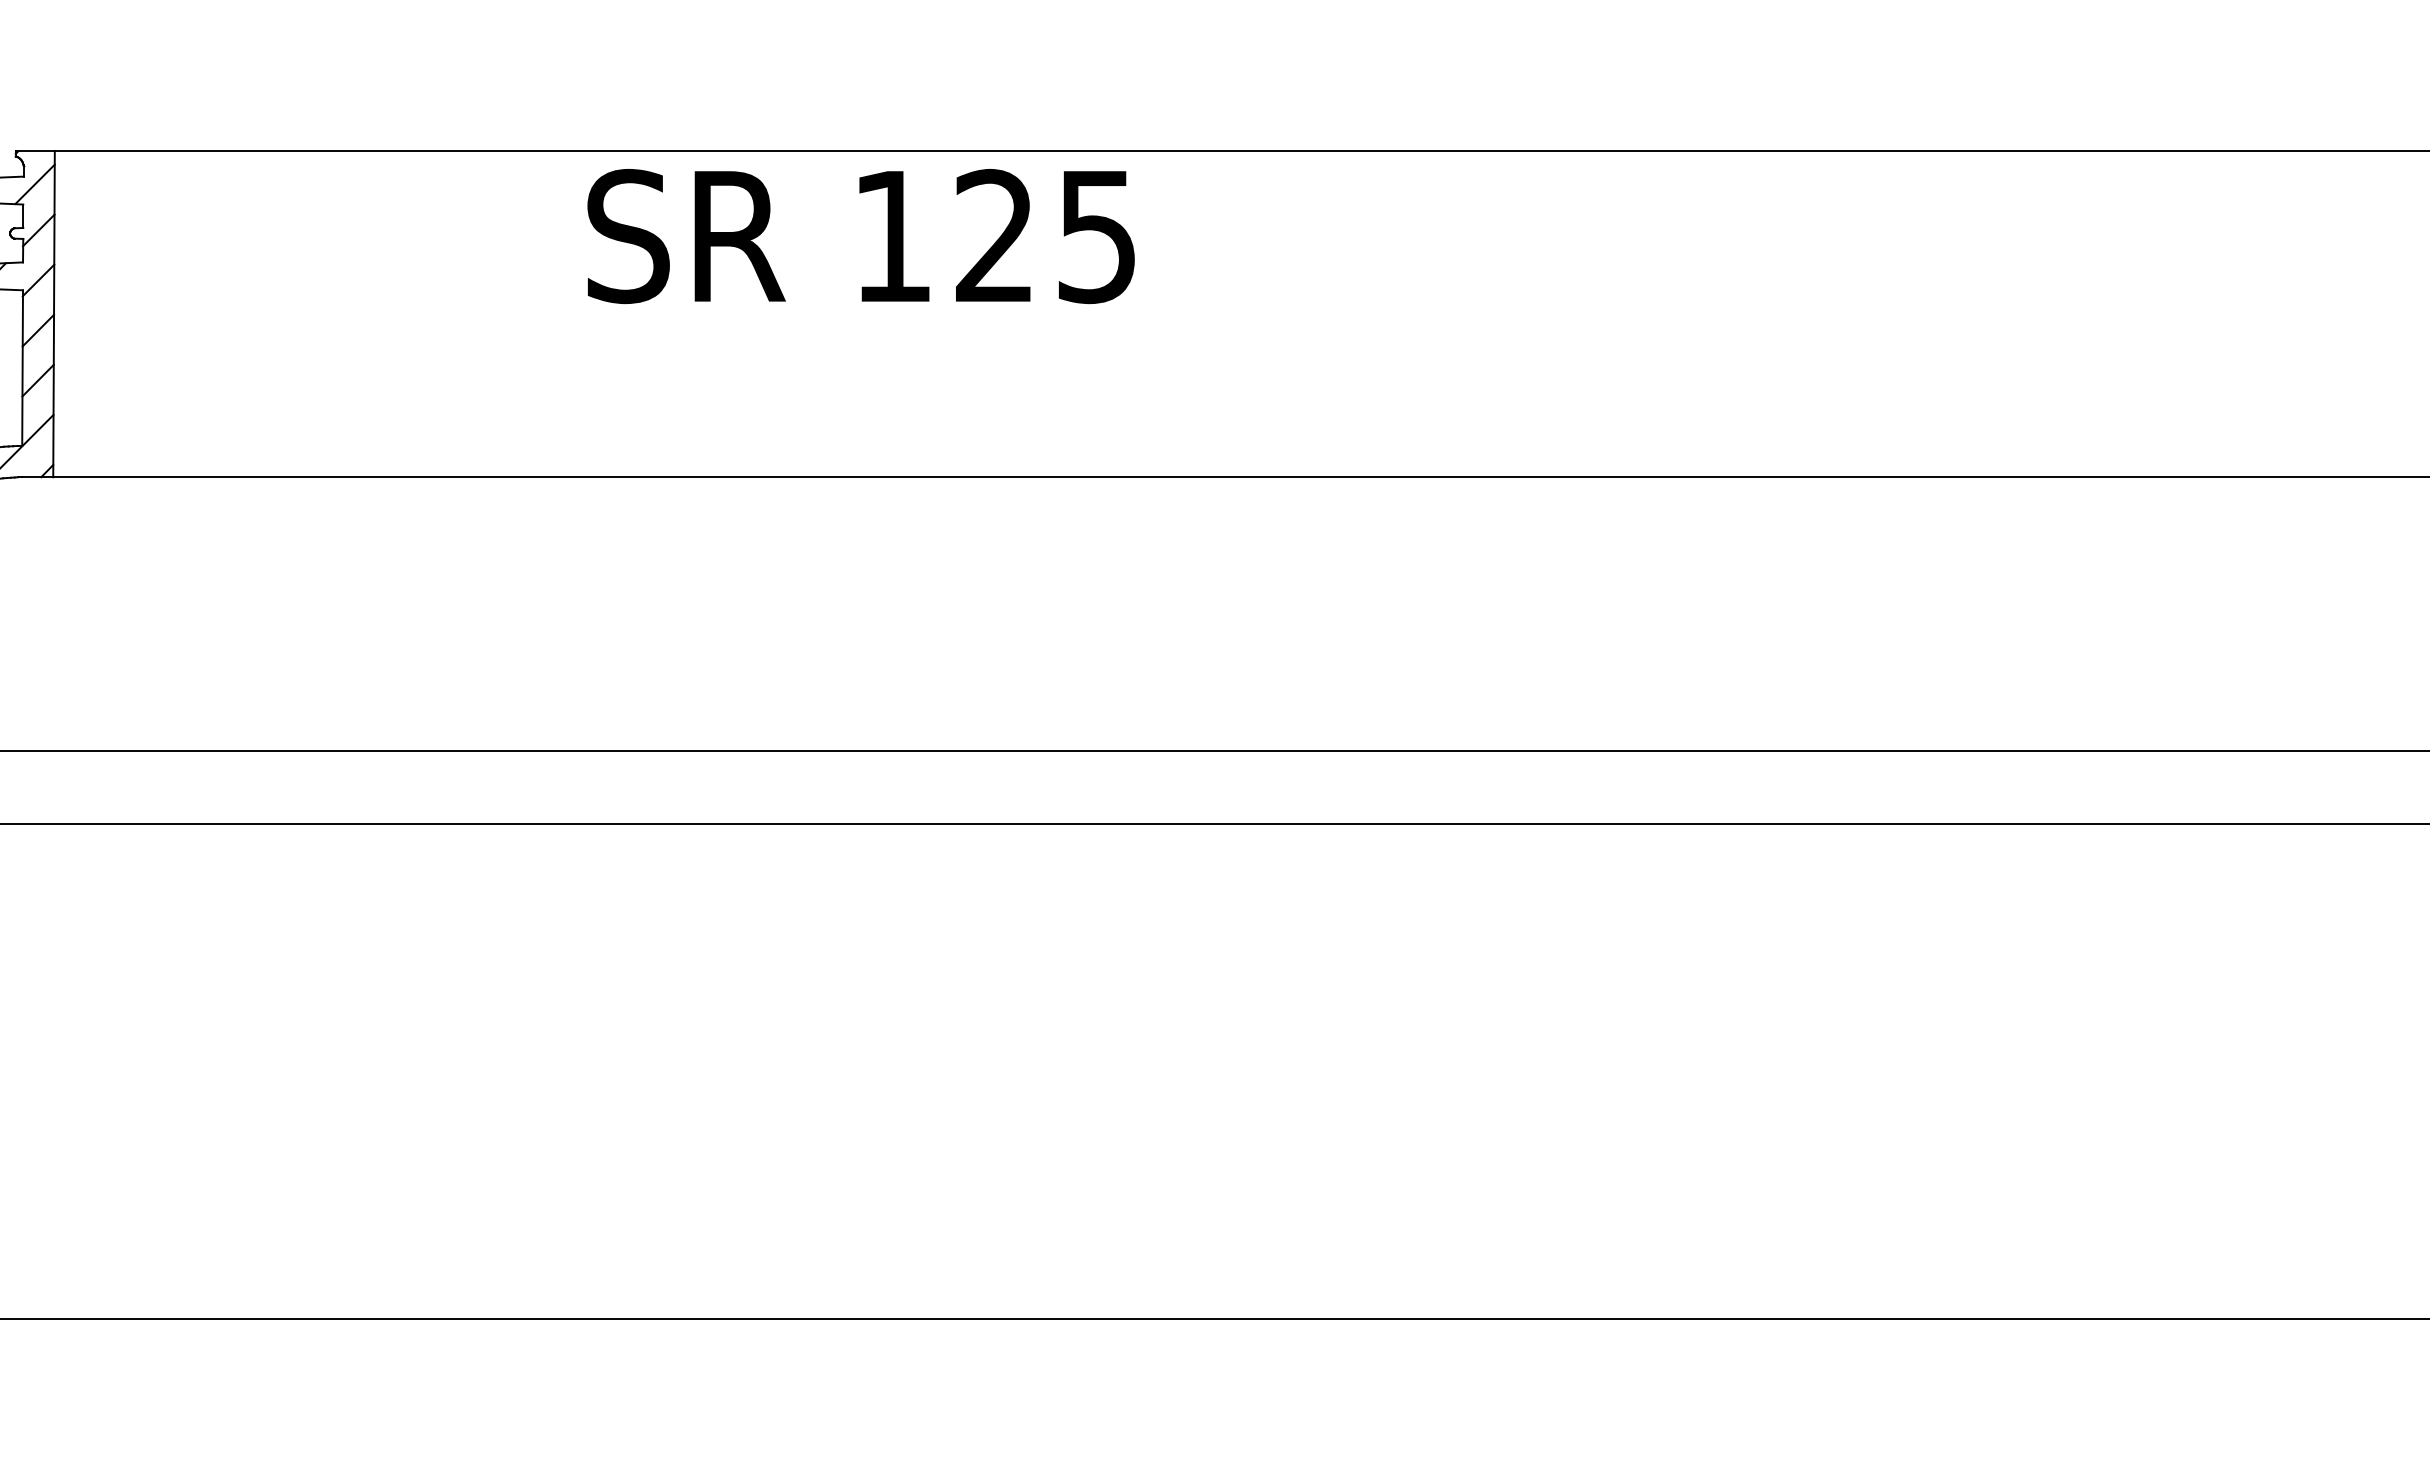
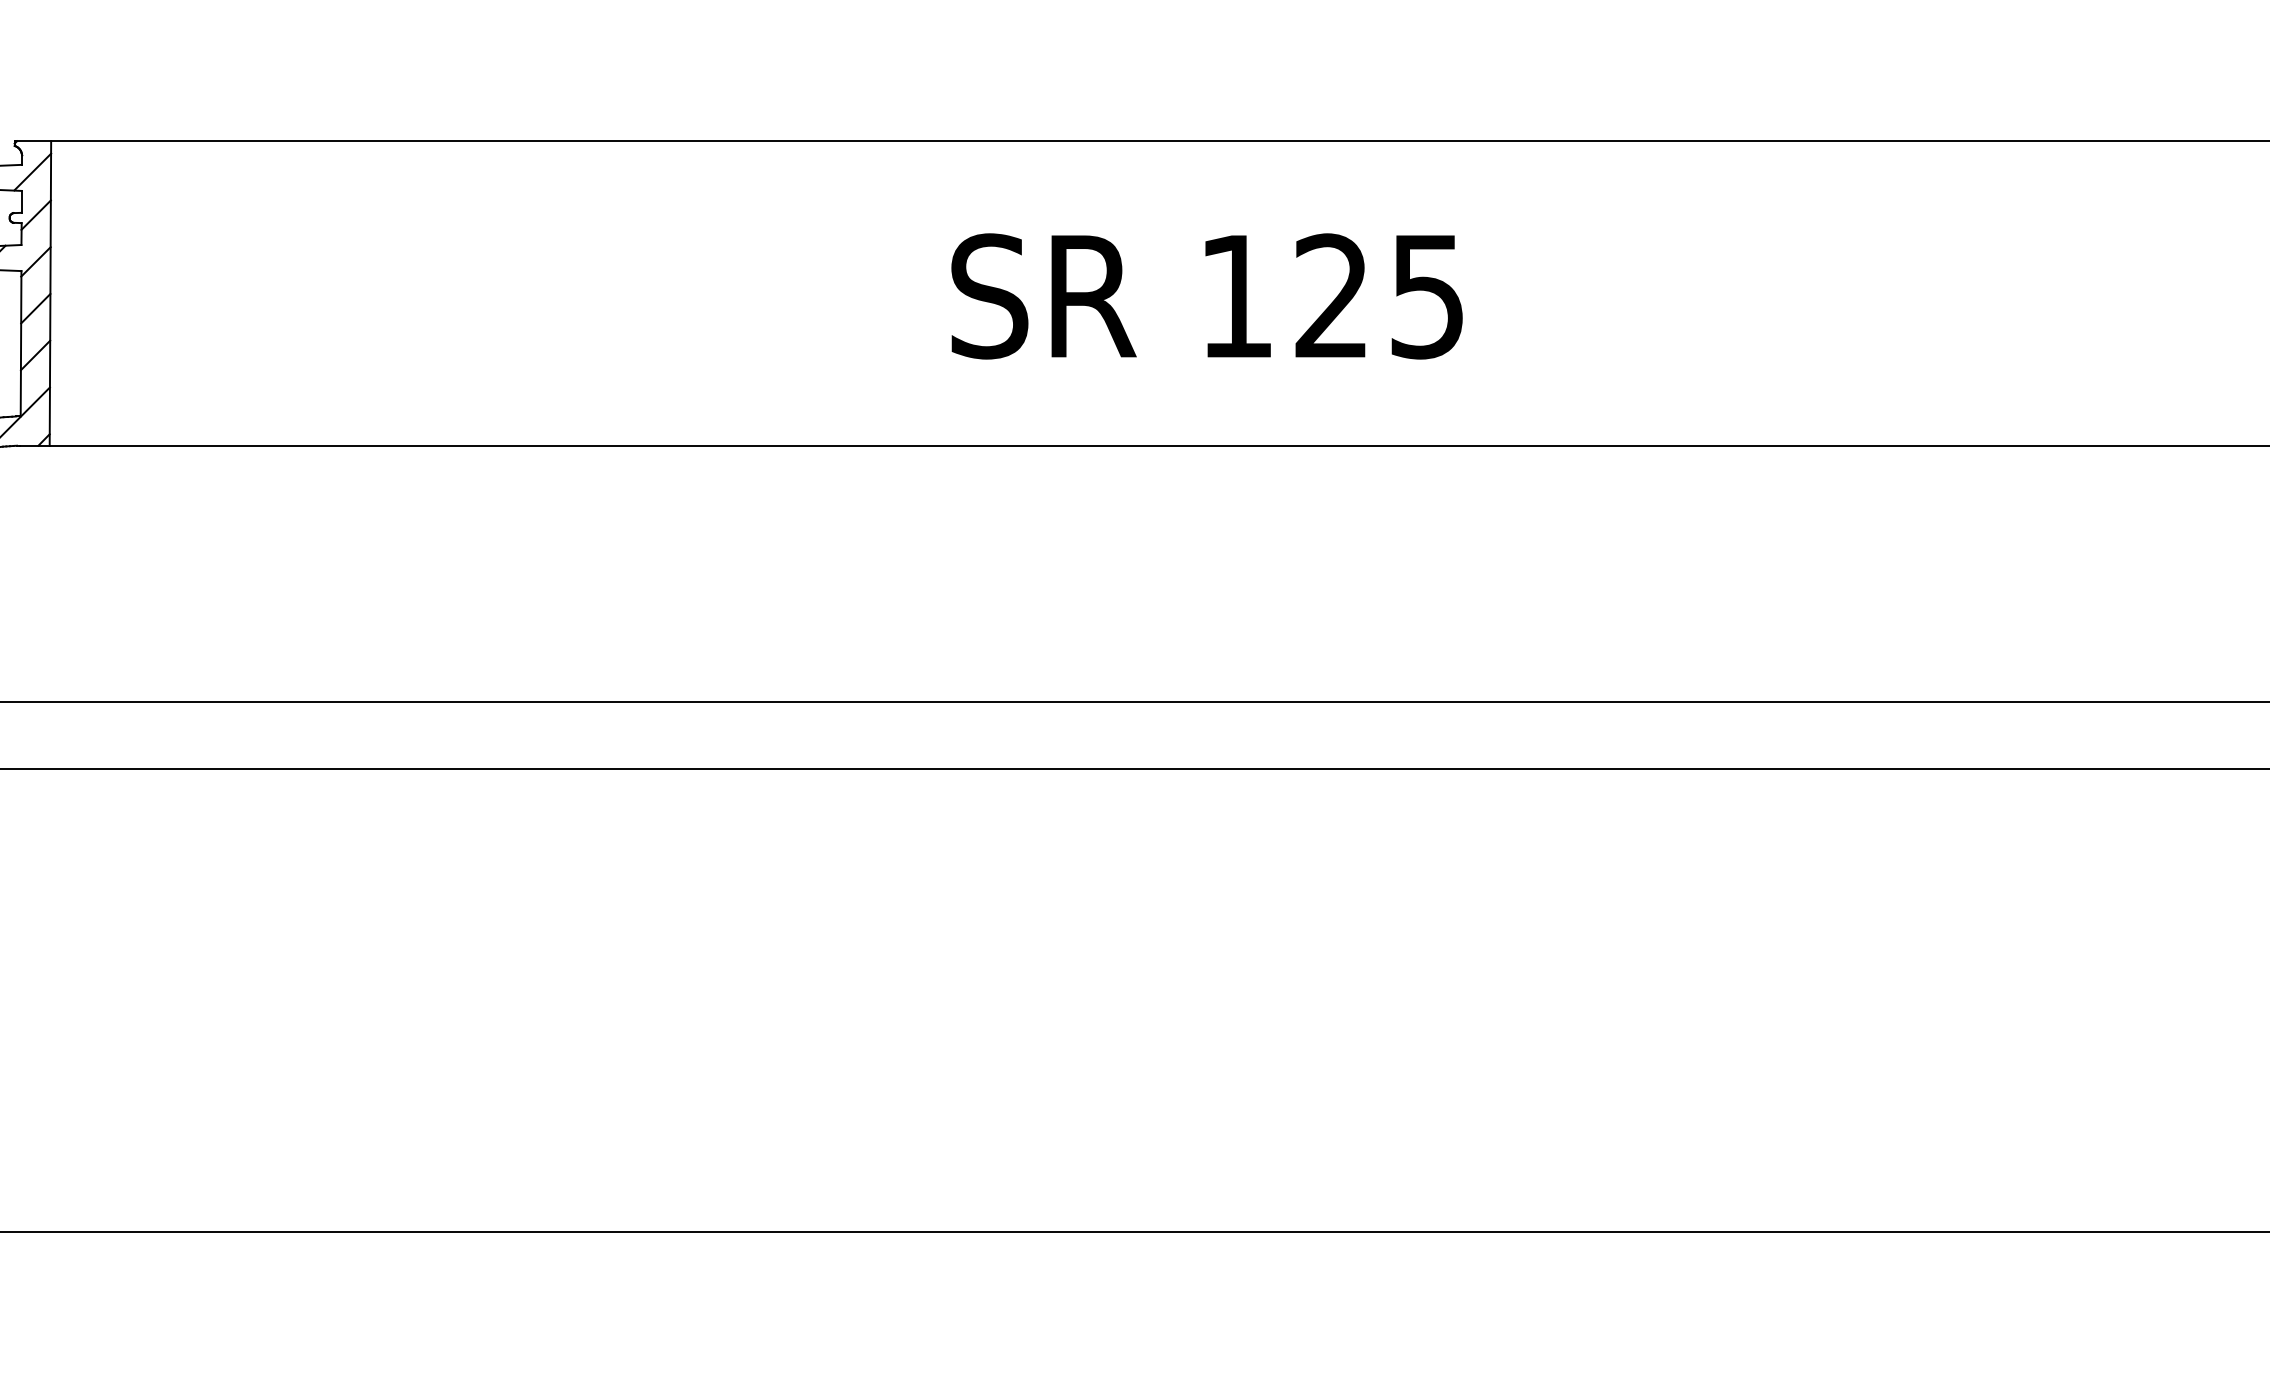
text: (860, 236) -> (1206, 296), moved

